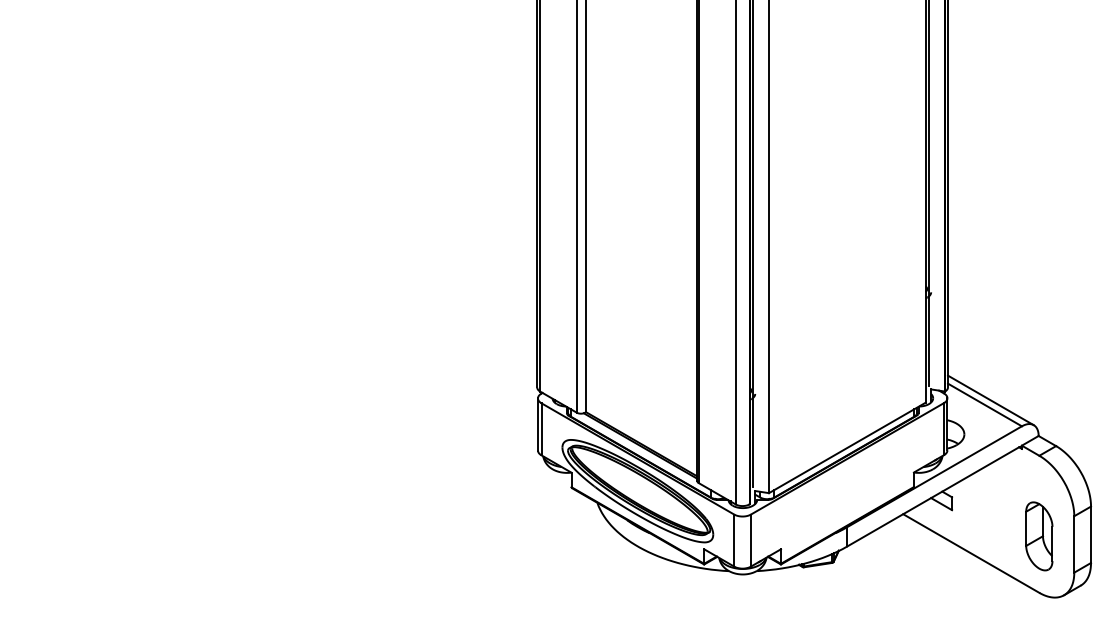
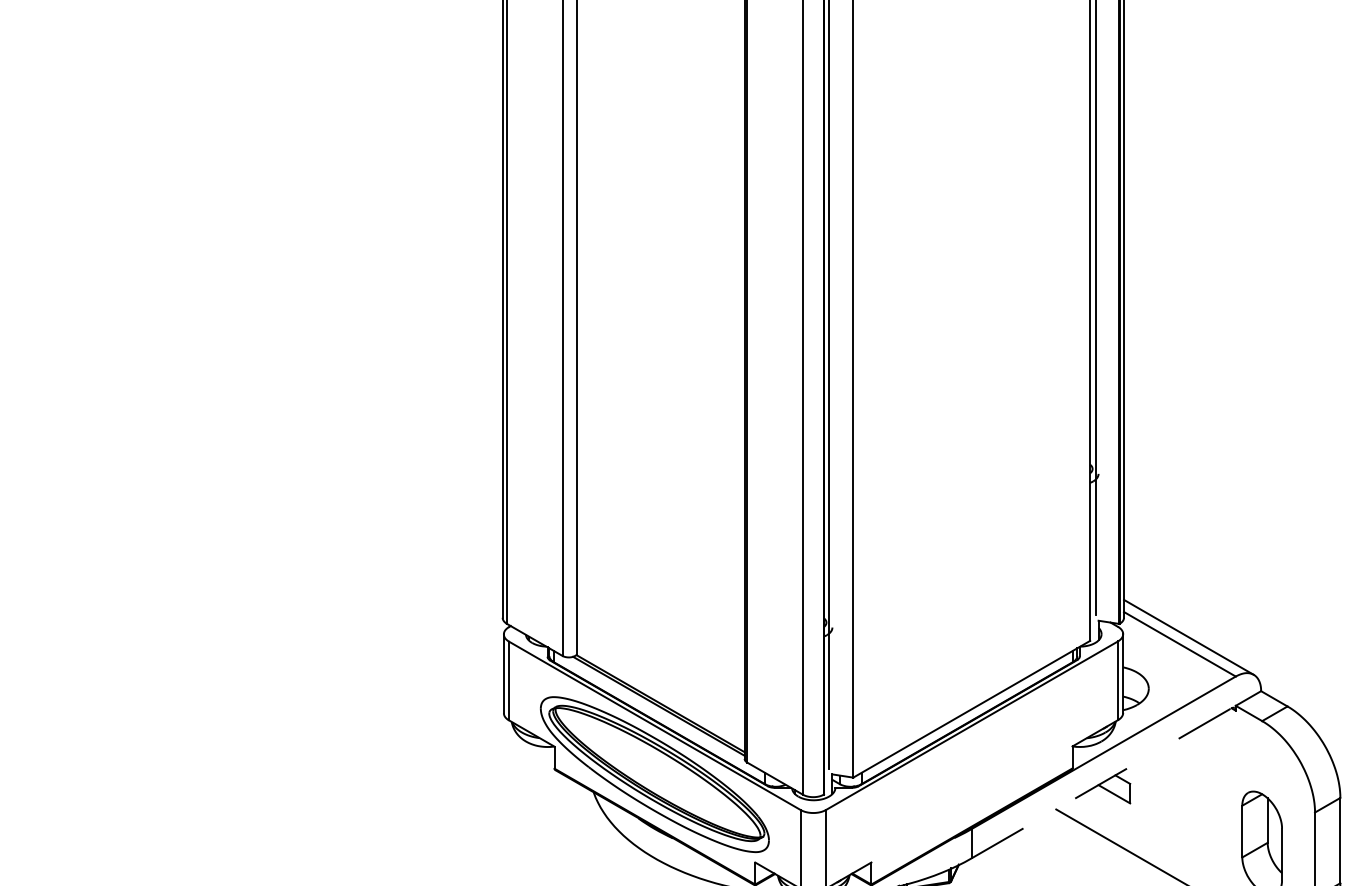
line: (933, 496) -> (1102, 782), solid -> dashed

